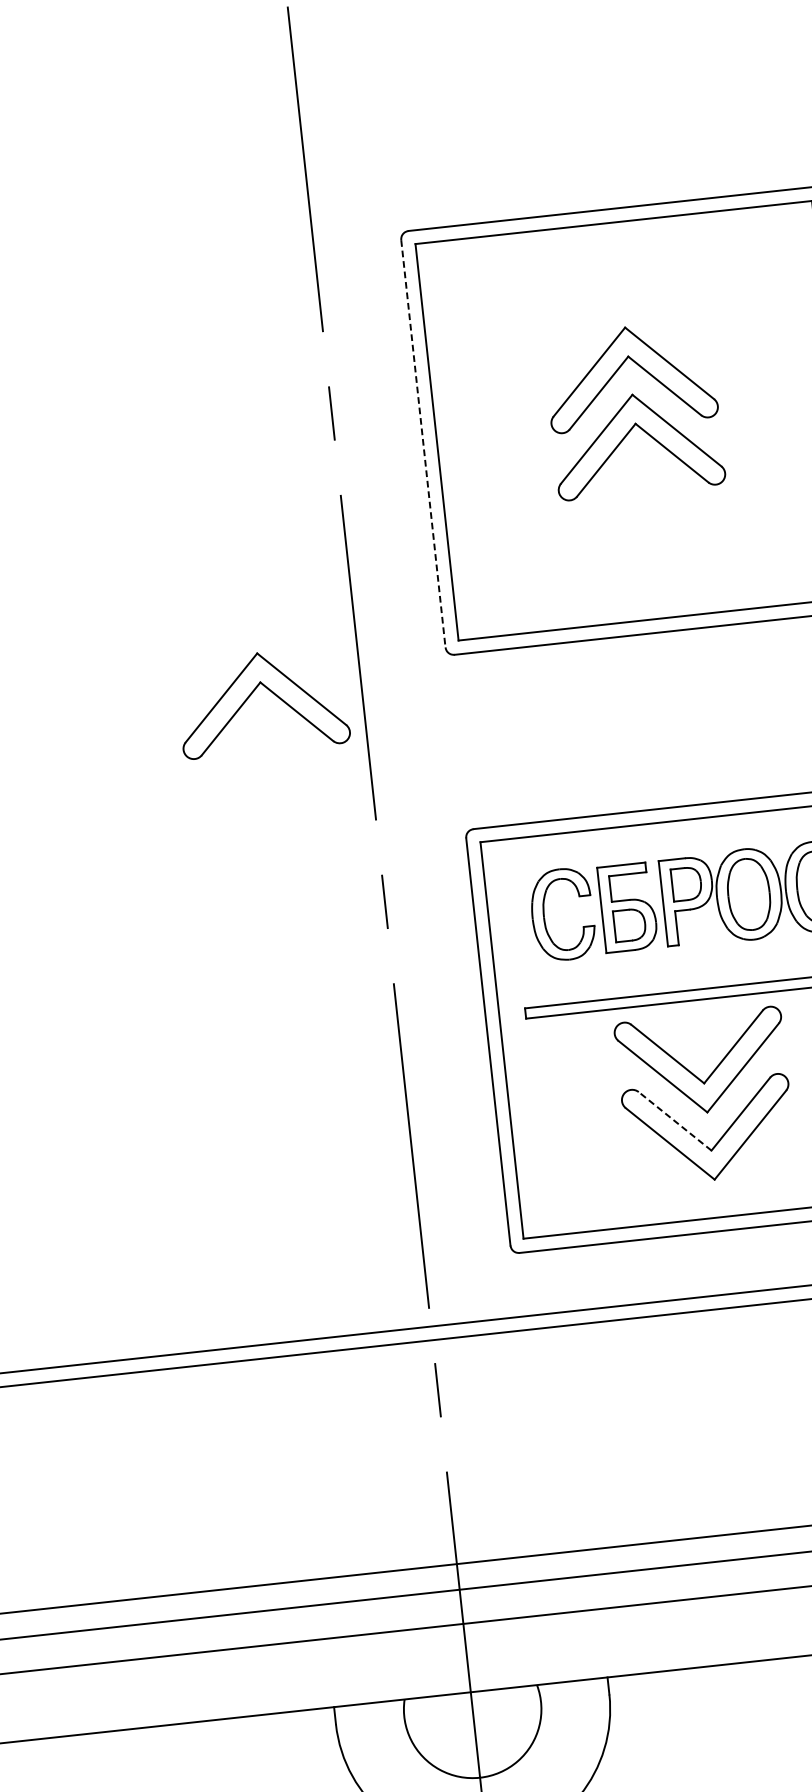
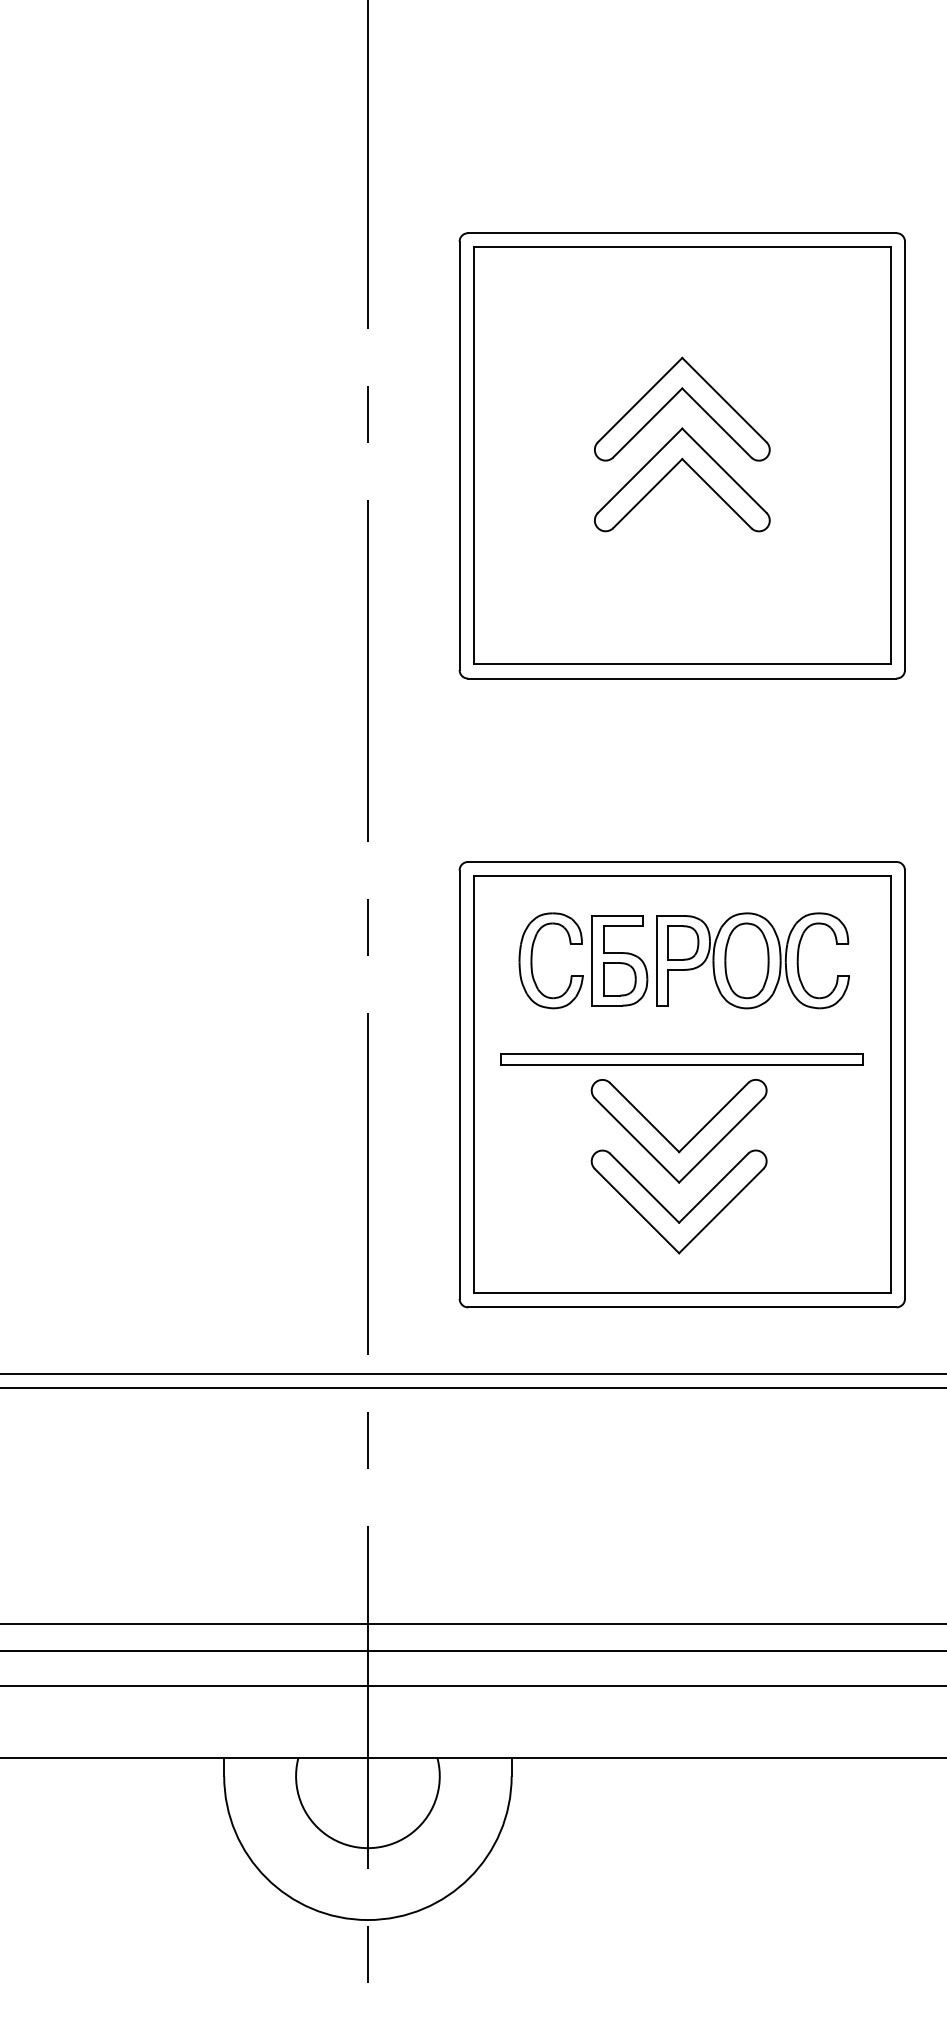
line: (423, 444) -> (459, 456), dashed -> solid
part: (270, 692) -> (272, 696), removed
line: (675, 1121) -> (644, 1188), dashed -> solid

